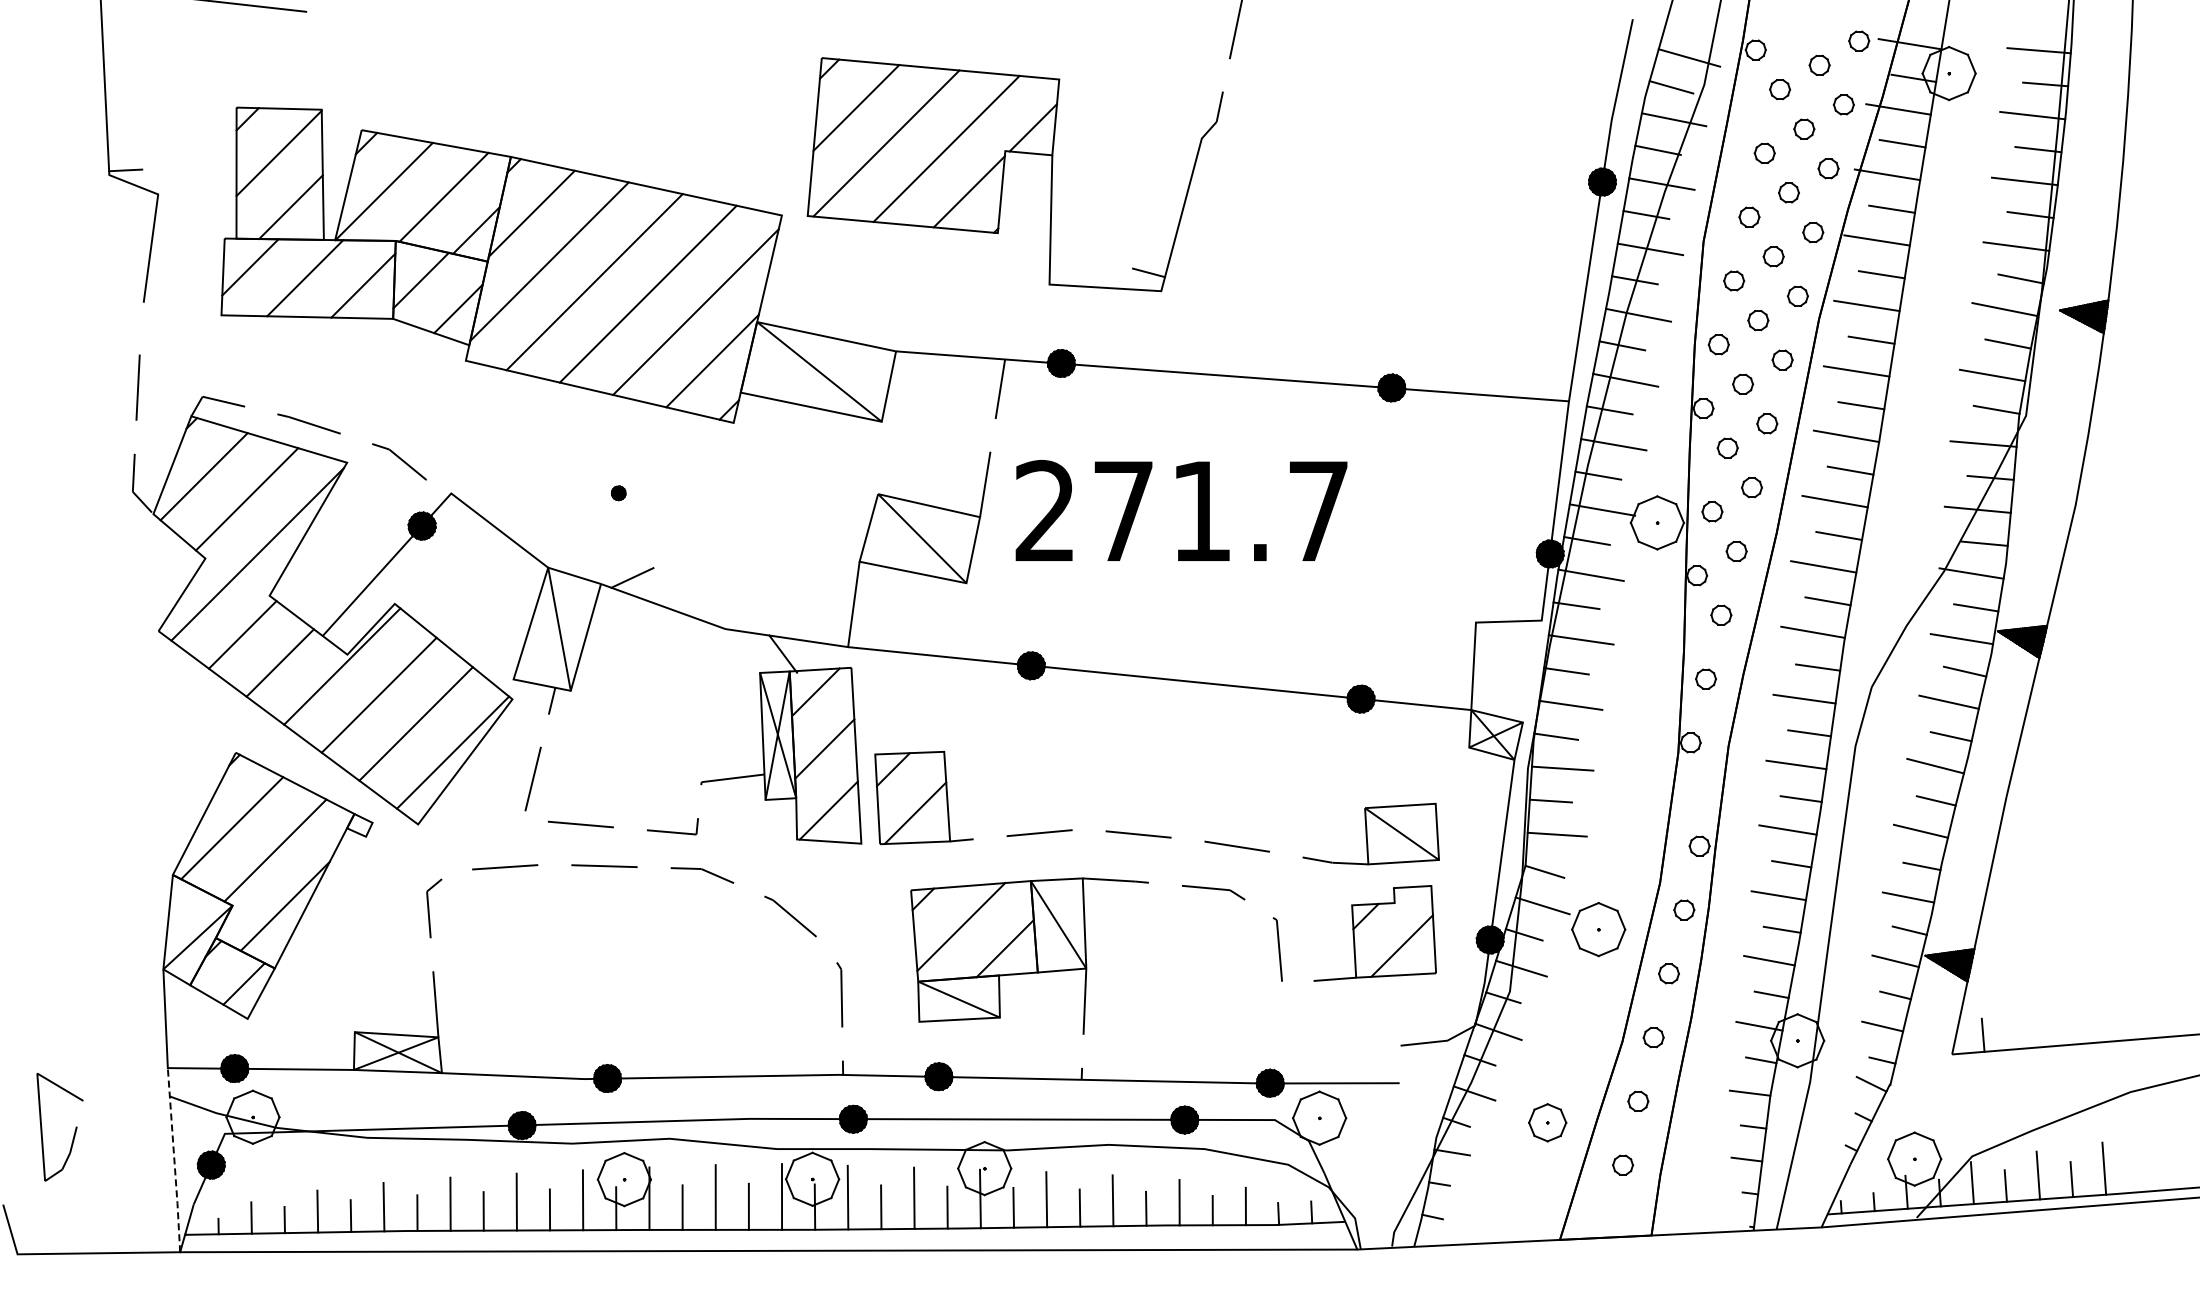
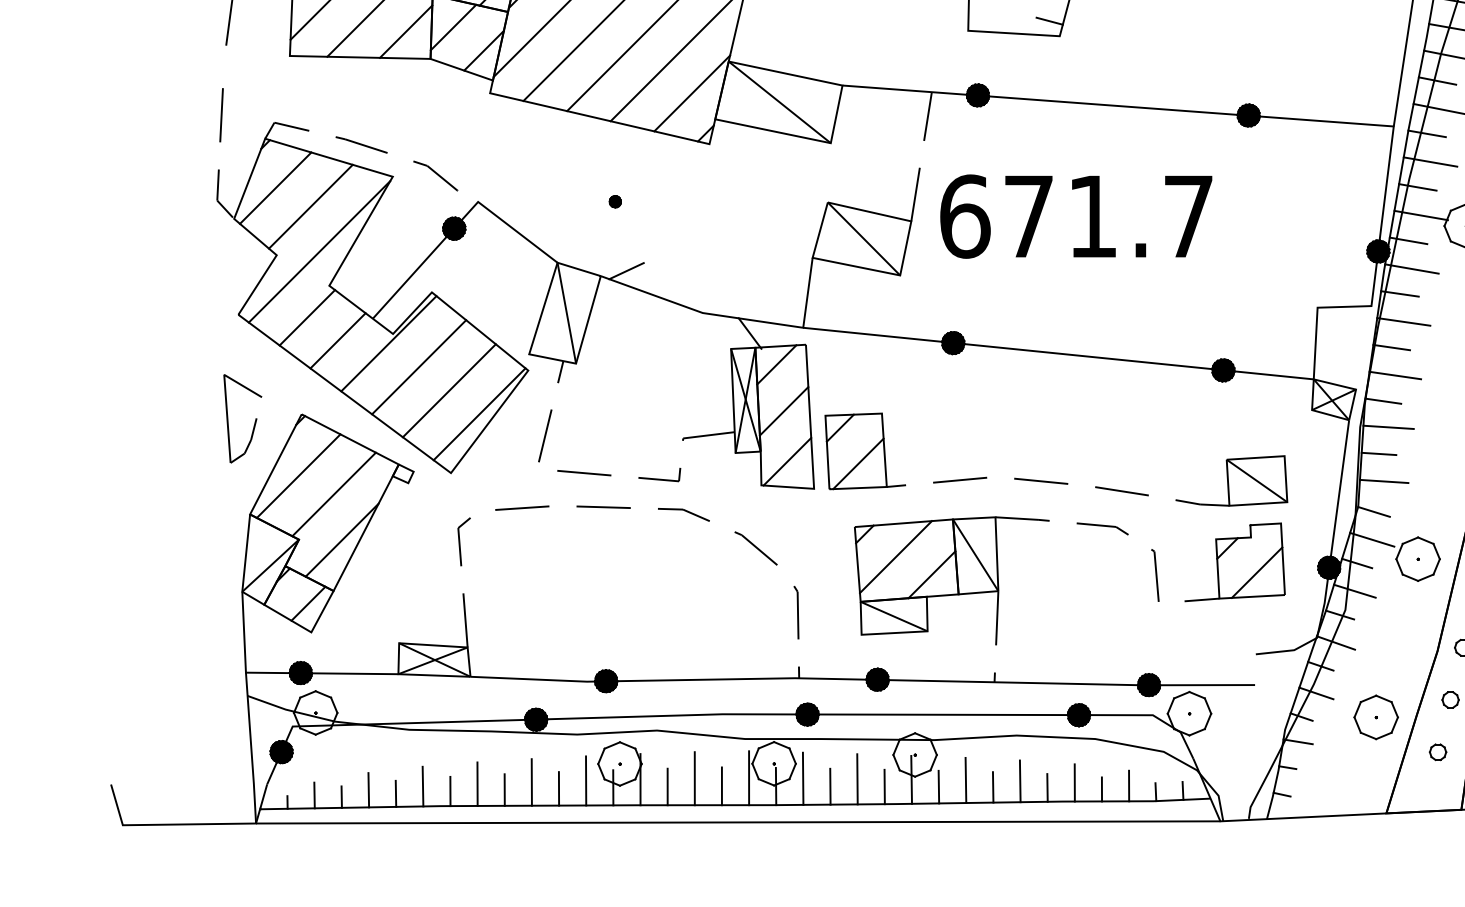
text: (1046, 510) -> (965, 215), 271.7 -> 671.7
part: (1547, 1122) -> (1376, 717), size x1.43
part: (74, 1131) -> (254, 422), moved
line: (174, 1160) -> (251, 748), dashed -> solid

